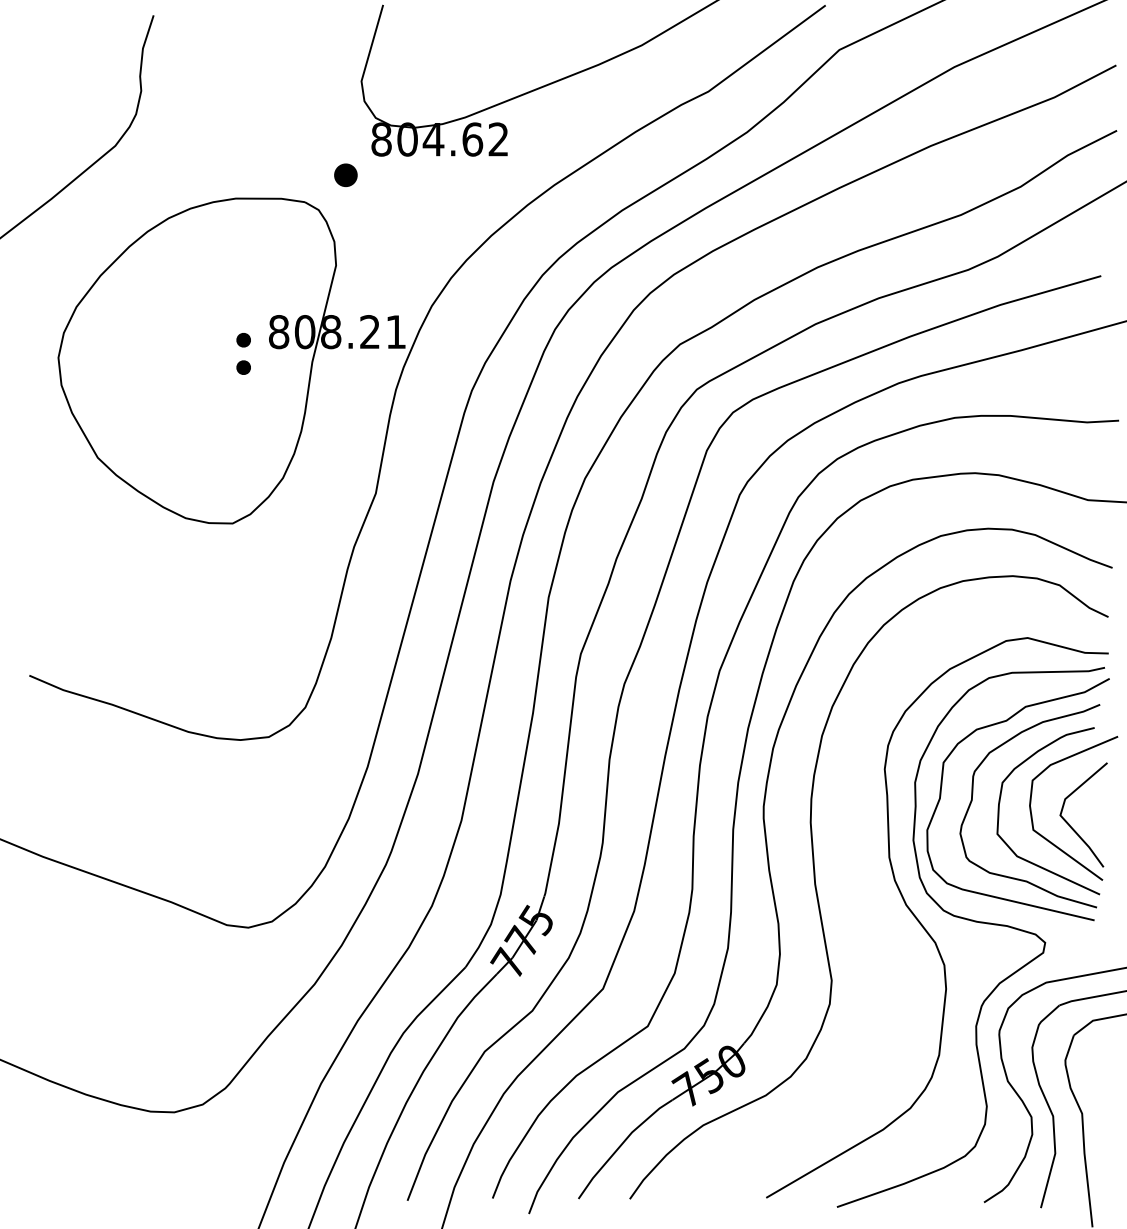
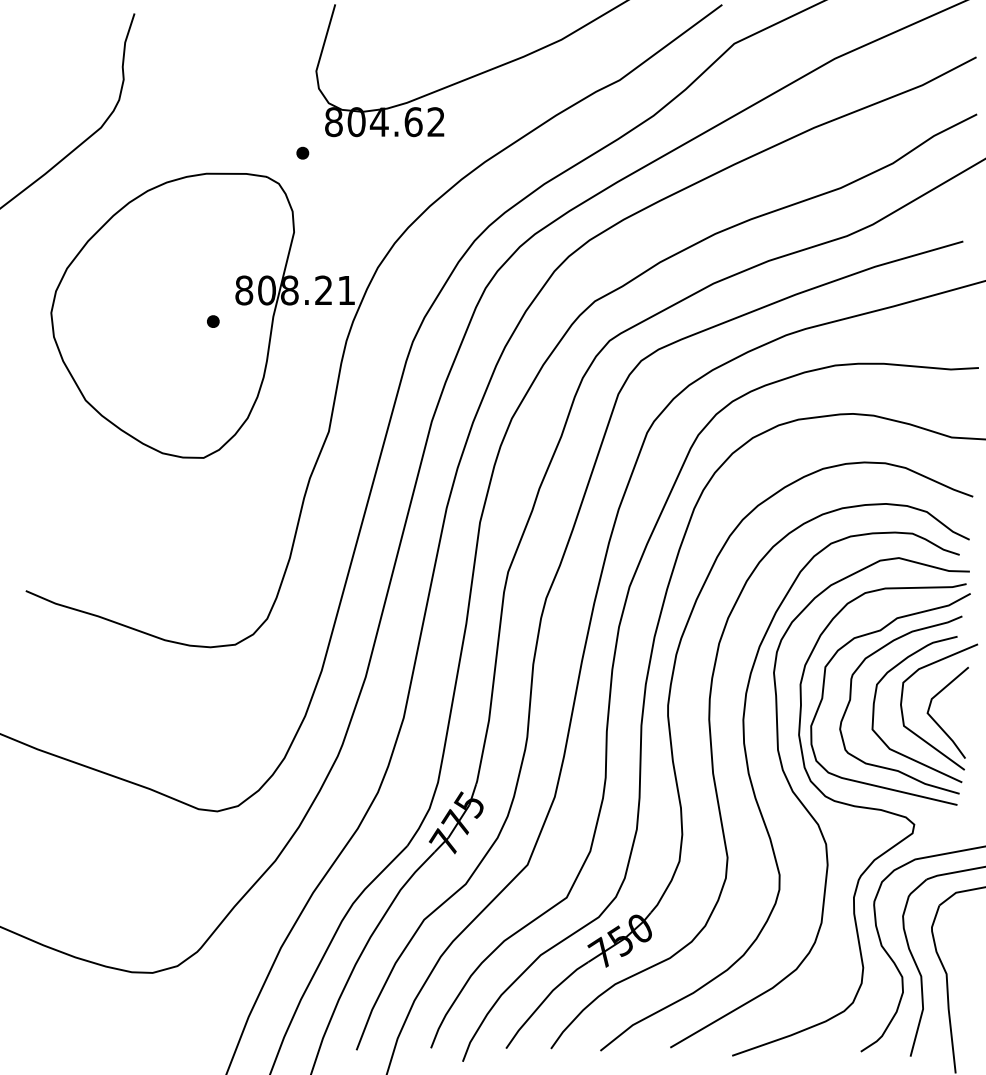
part: (345, 174) -> (302, 152), size x0.62
part: (243, 340) -> (213, 297), removed
curve: (864, 911) -> (756, 797), added

